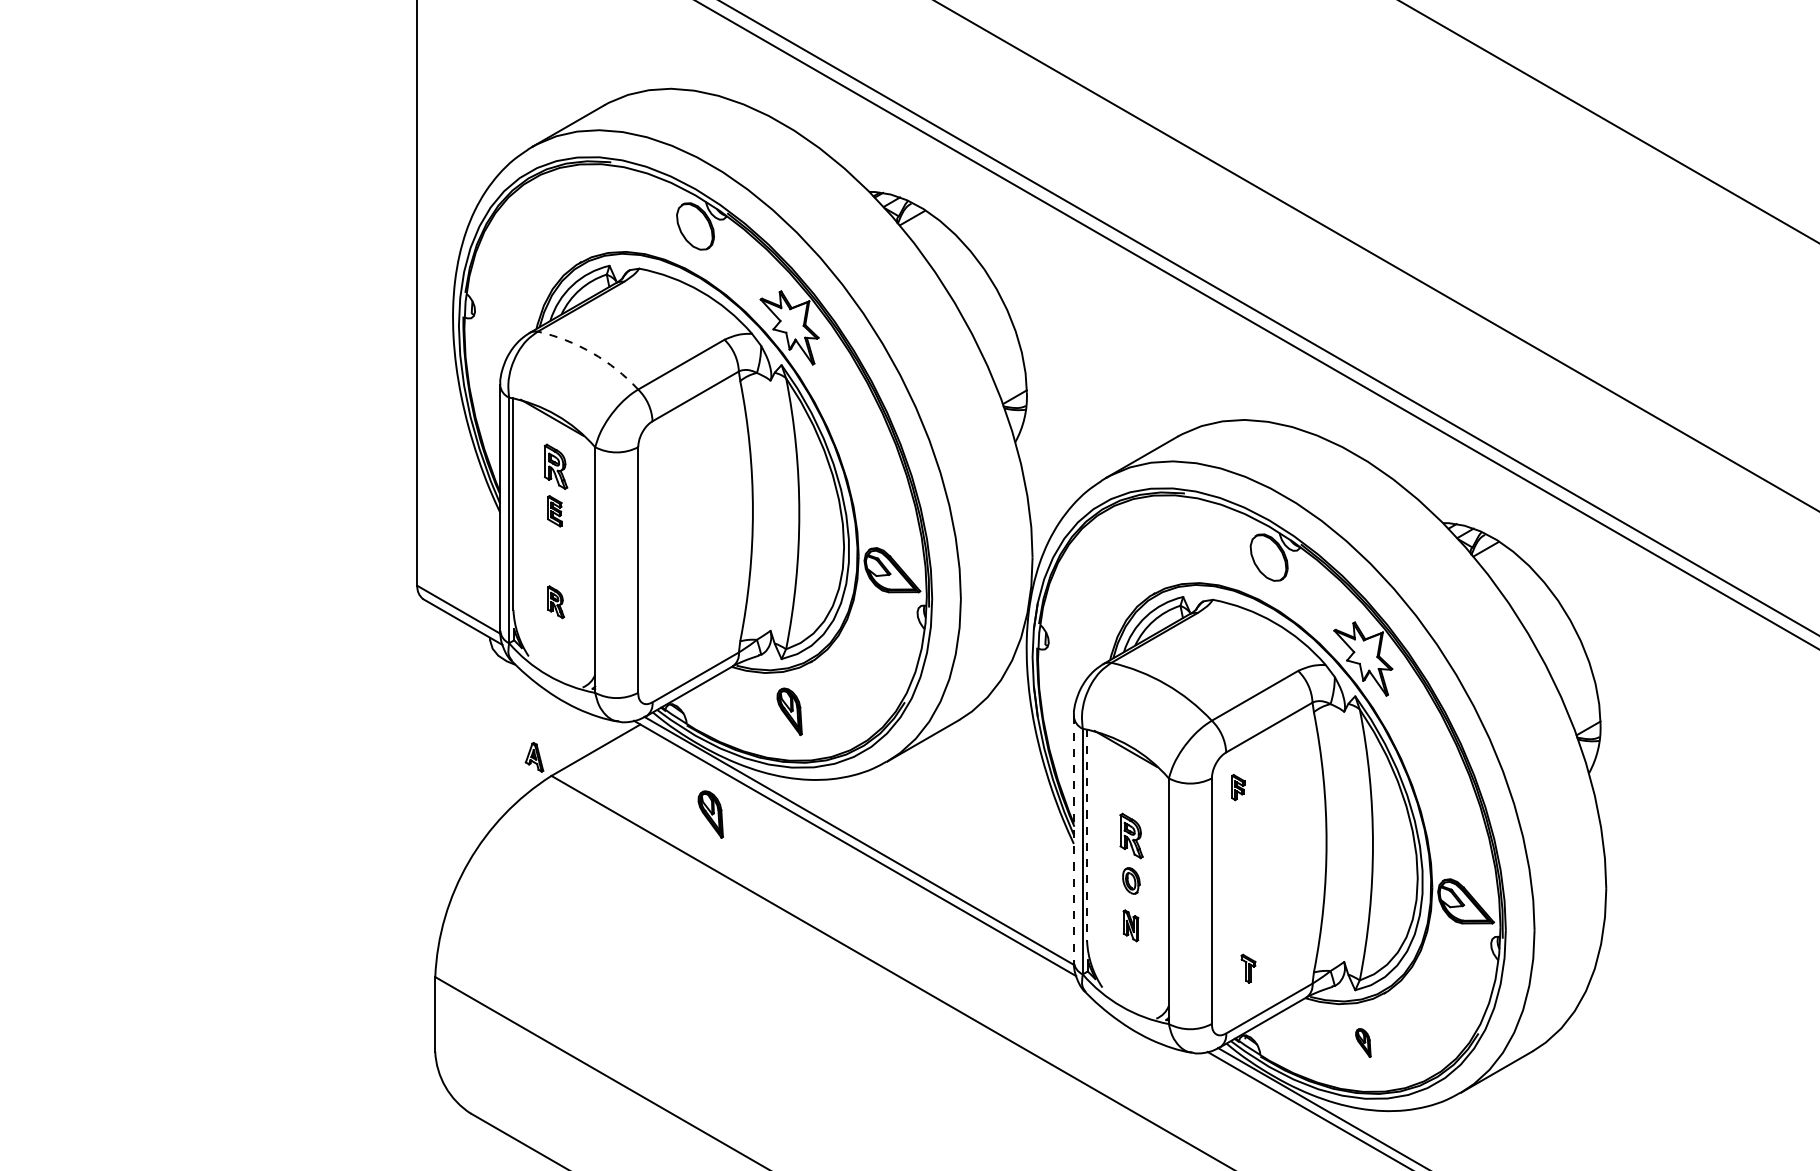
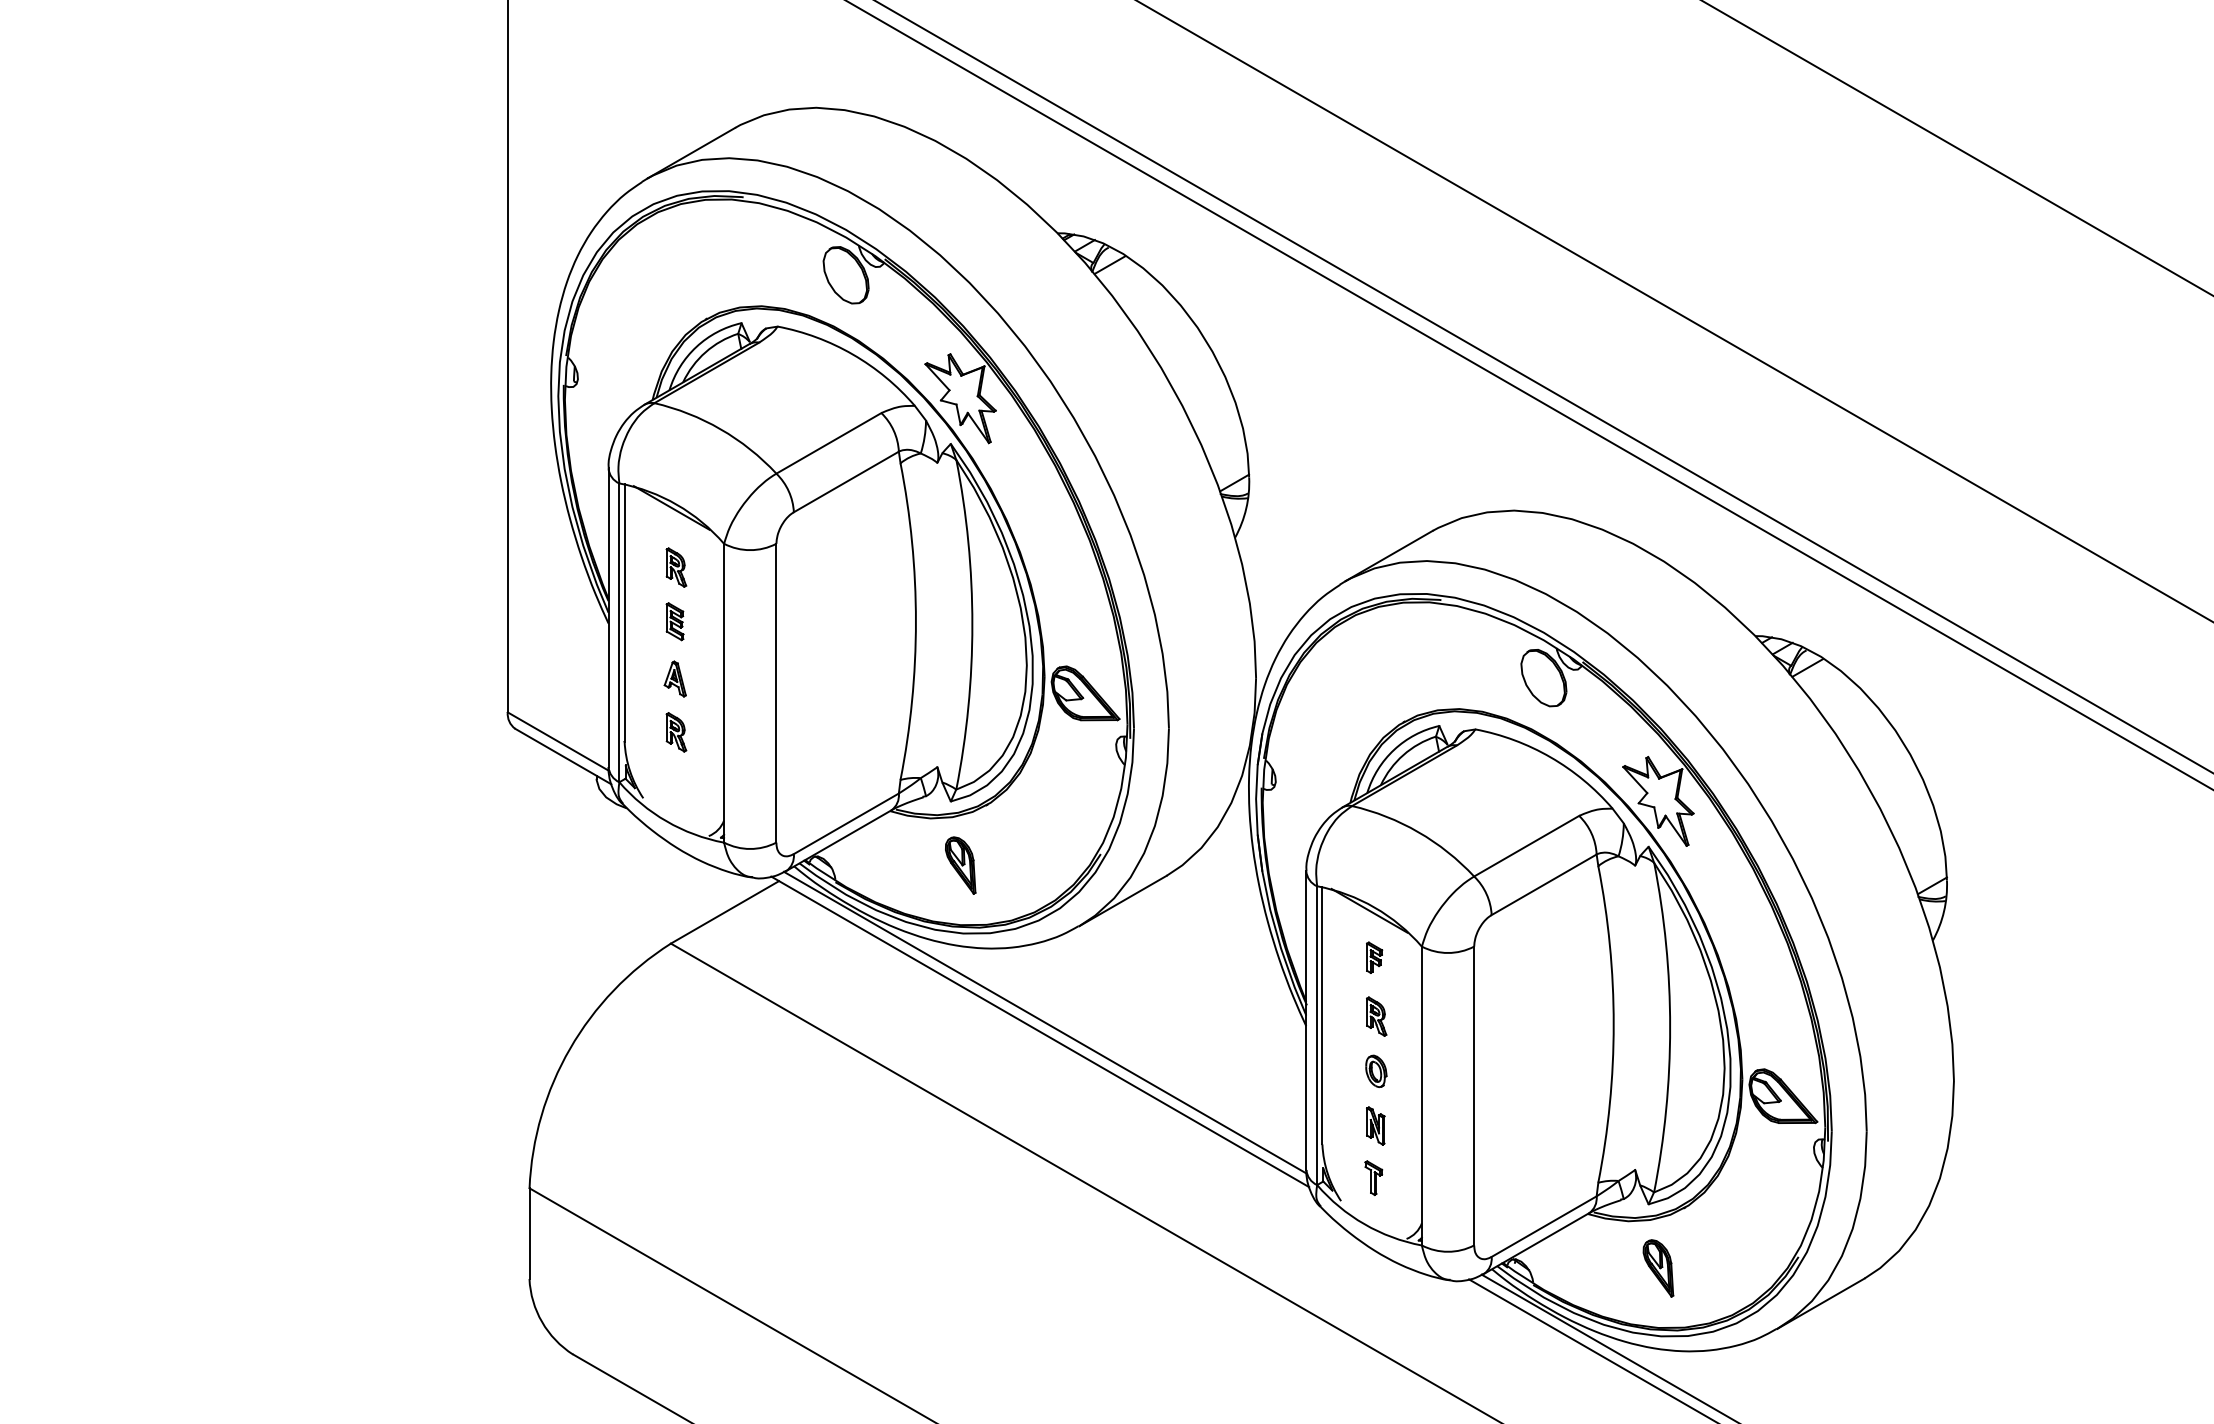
arc: (592, 353) -> (720, 429), dashed -> solid
part: (556, 466) -> (676, 567), size x0.71
part: (533, 756) -> (674, 678), moved
part: (1238, 787) -> (1374, 957), moved
part: (710, 814) -> (864, 990), removed
line: (1087, 835) -> (1322, 1015), dashed -> solid
part: (1131, 835) -> (1376, 1016), size x0.71
line: (1074, 839) -> (1306, 1021), dashed -> solid
part: (1248, 969) -> (1373, 1178), moved
part: (1363, 1042) -> (1658, 1268), size x1.67

